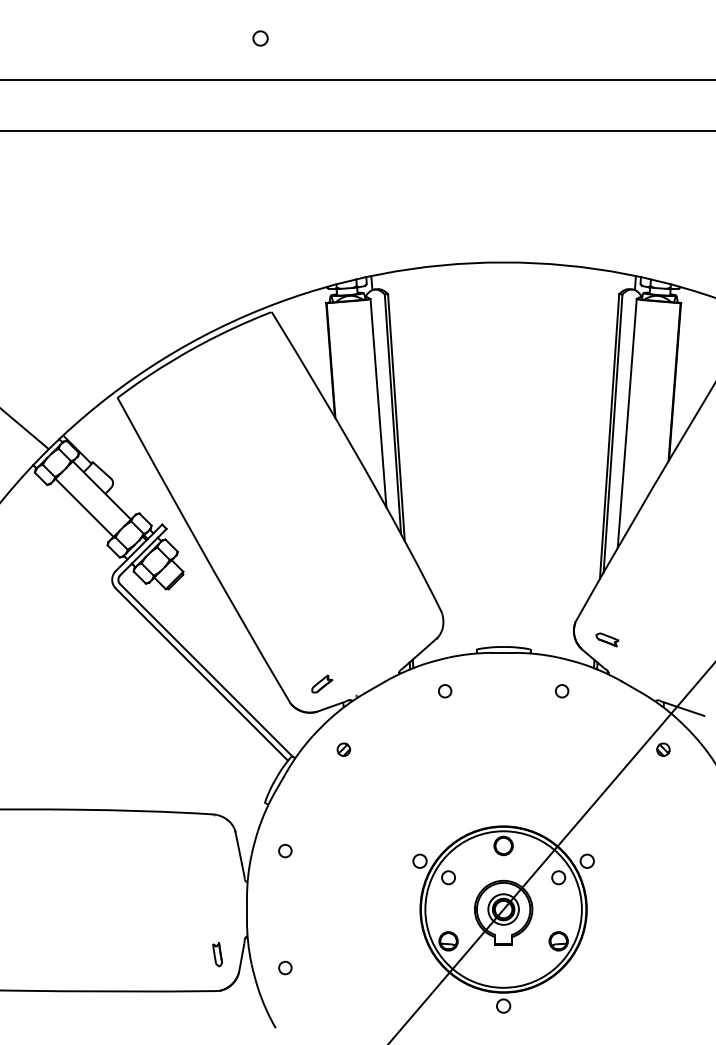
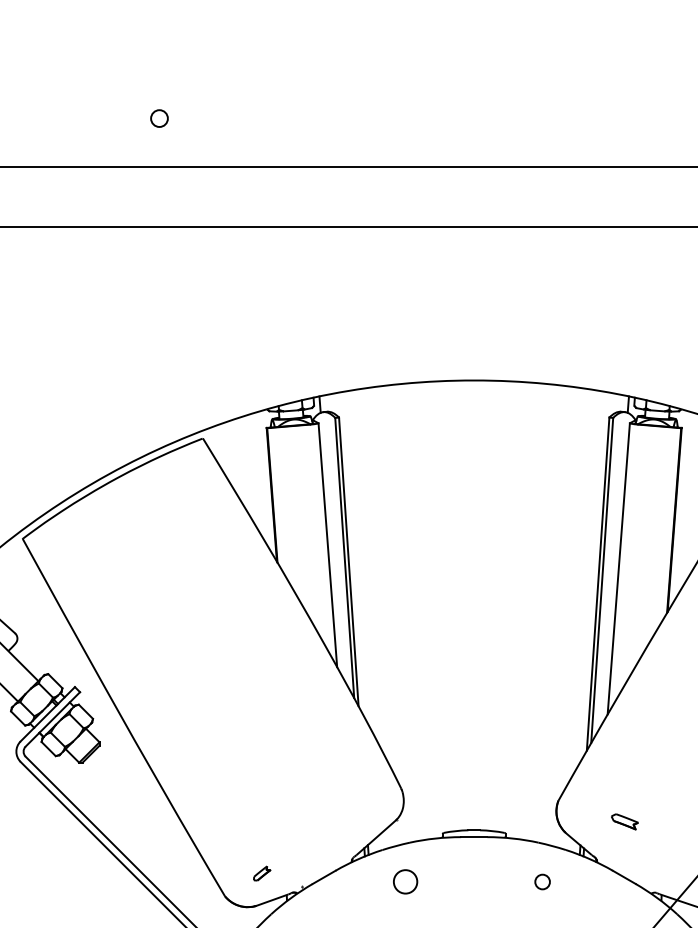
circle: (260, 38) -> (159, 118), moved
part: (607, 639) -> (624, 821), moved
part: (322, 683) -> (262, 872), size x0.7
circle: (445, 691) -> (406, 882), size x1.6

